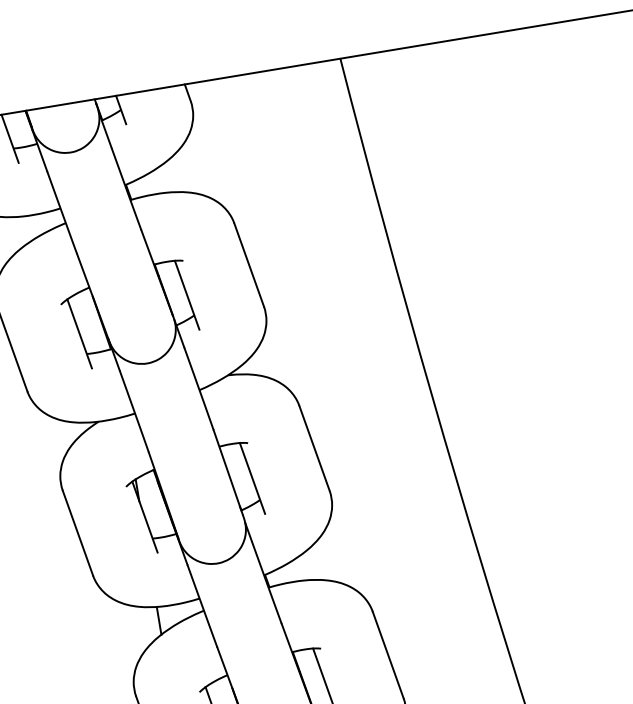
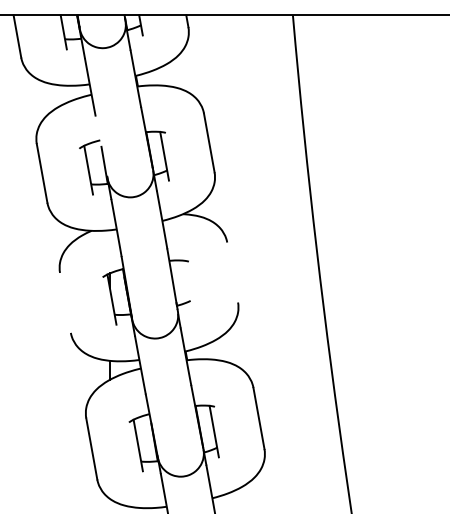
line: (92, 294) -> (101, 145), removed
line: (314, 448) -> (232, 272), removed
line: (251, 478) -> (187, 285), removed
line: (77, 532) -> (65, 302), removed

